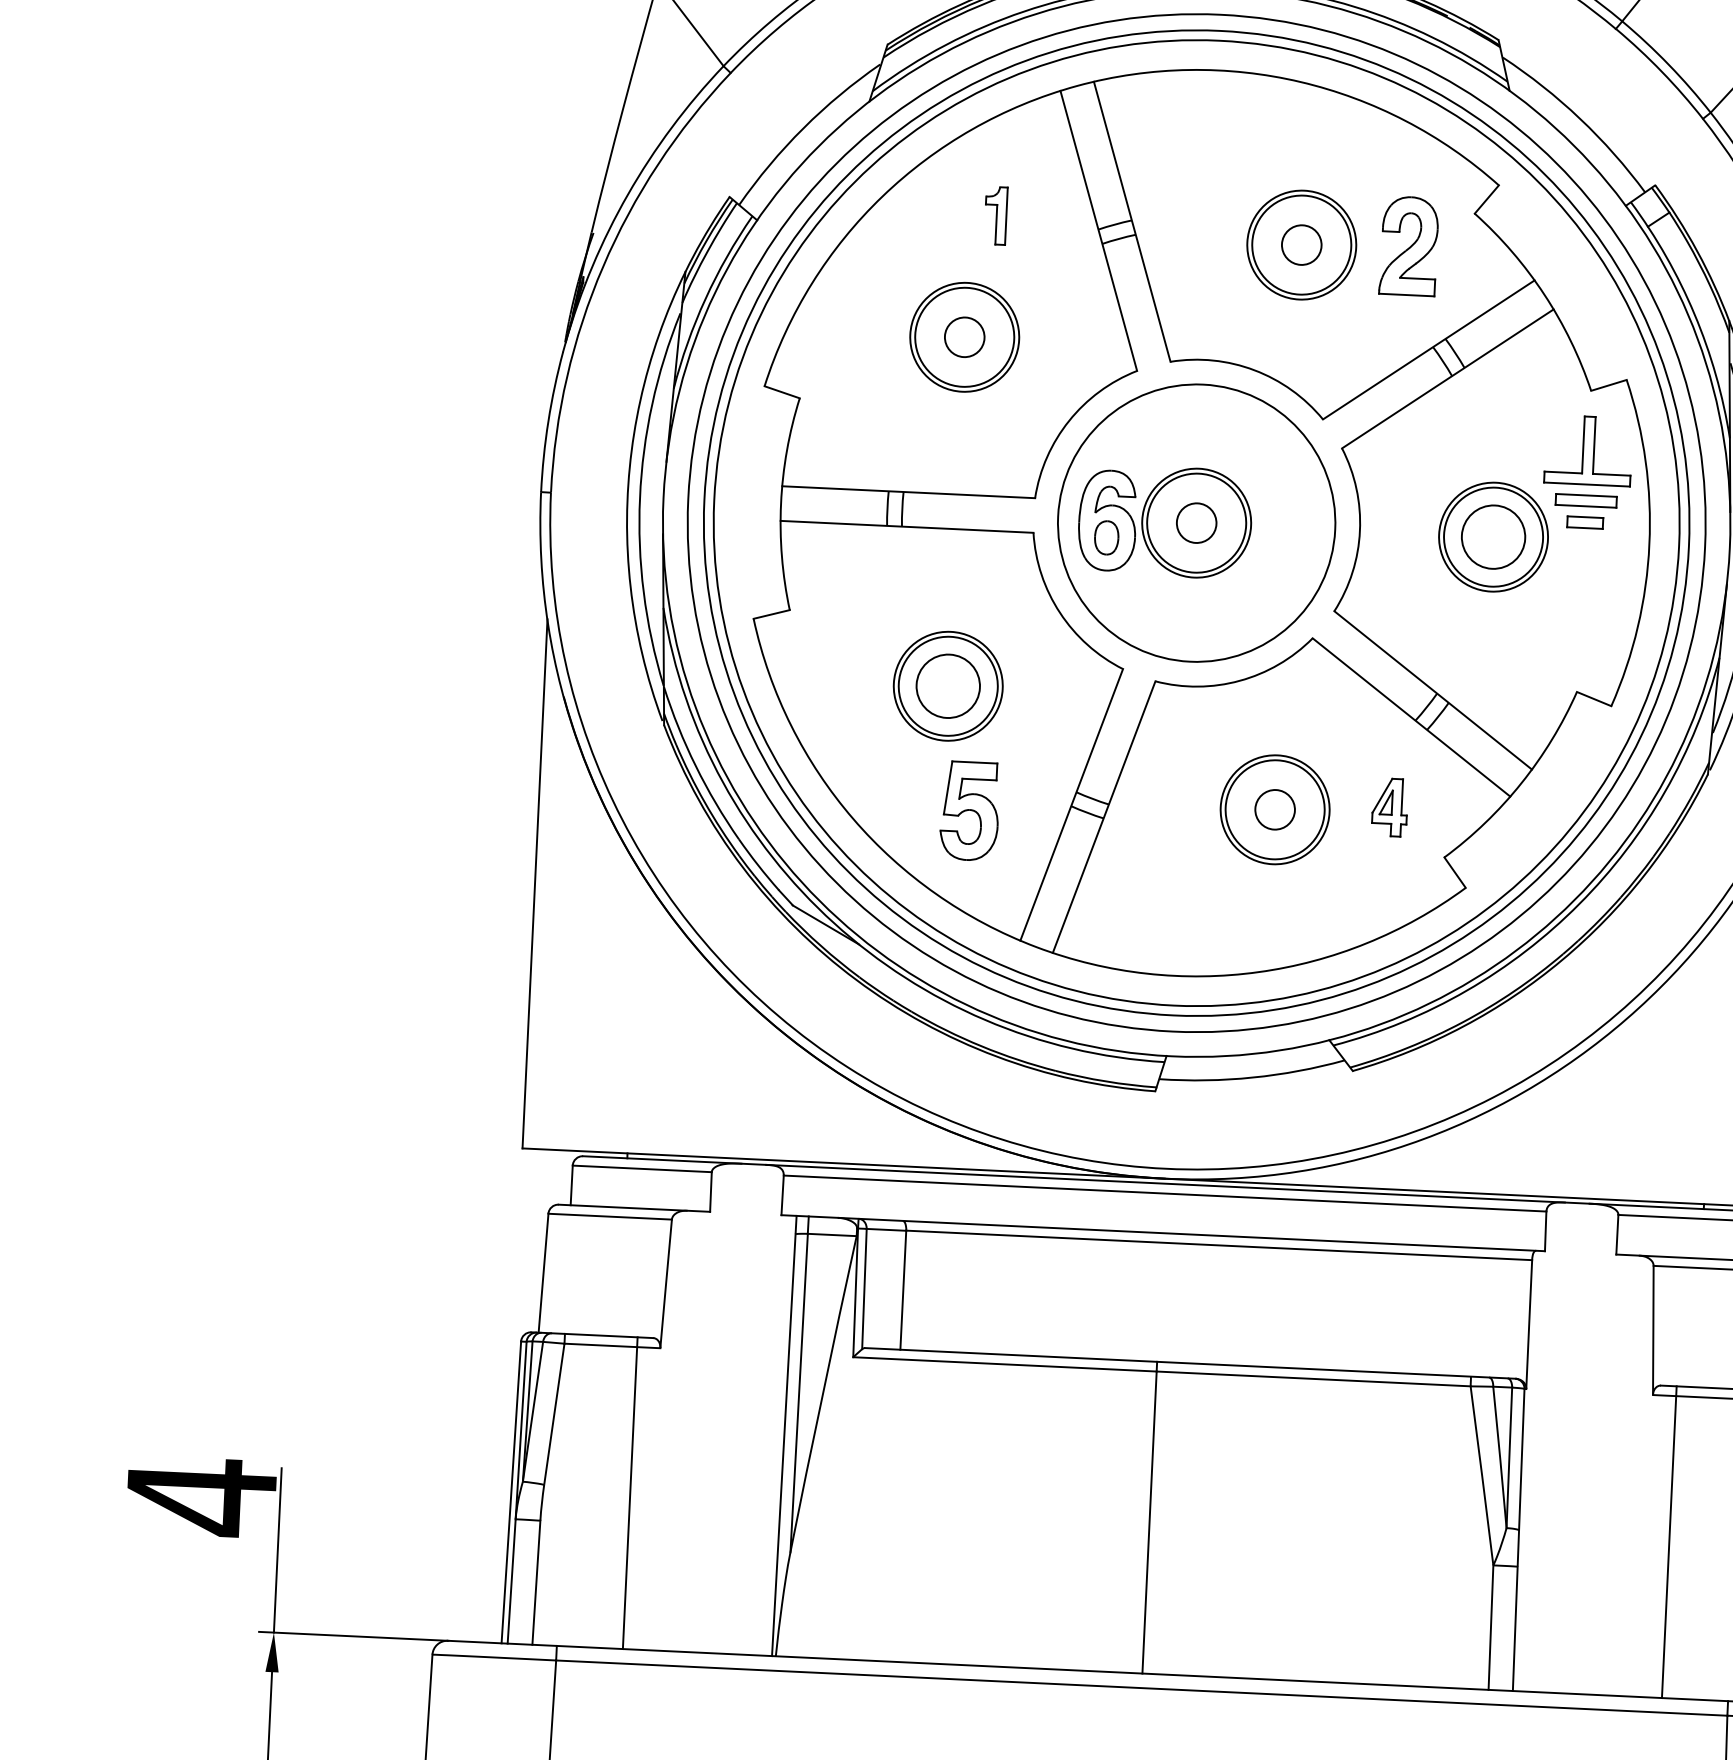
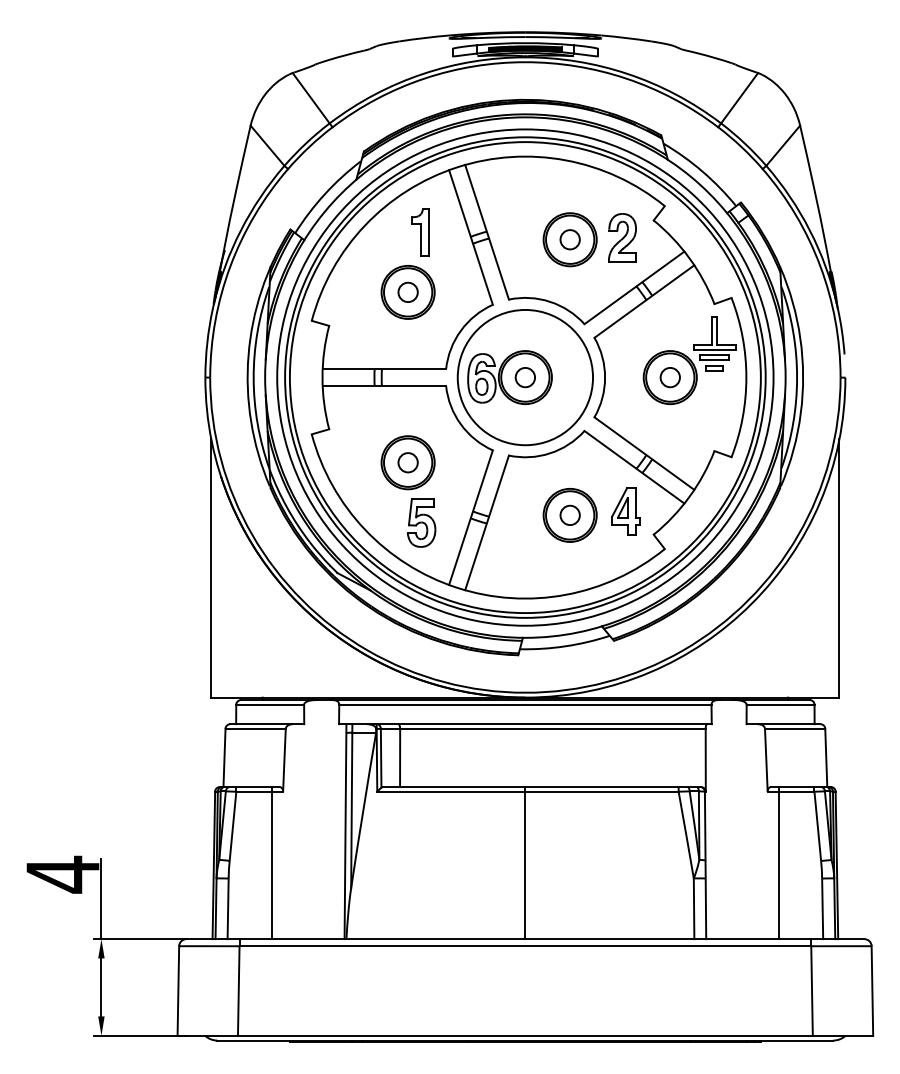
part: (995, 215) -> (420, 232), size x1.67
circle: (1491, 536) -> (669, 377), size x0.62
circle: (946, 685) -> (407, 462), size x0.62
part: (1388, 807) -> (625, 511), size x1.67

